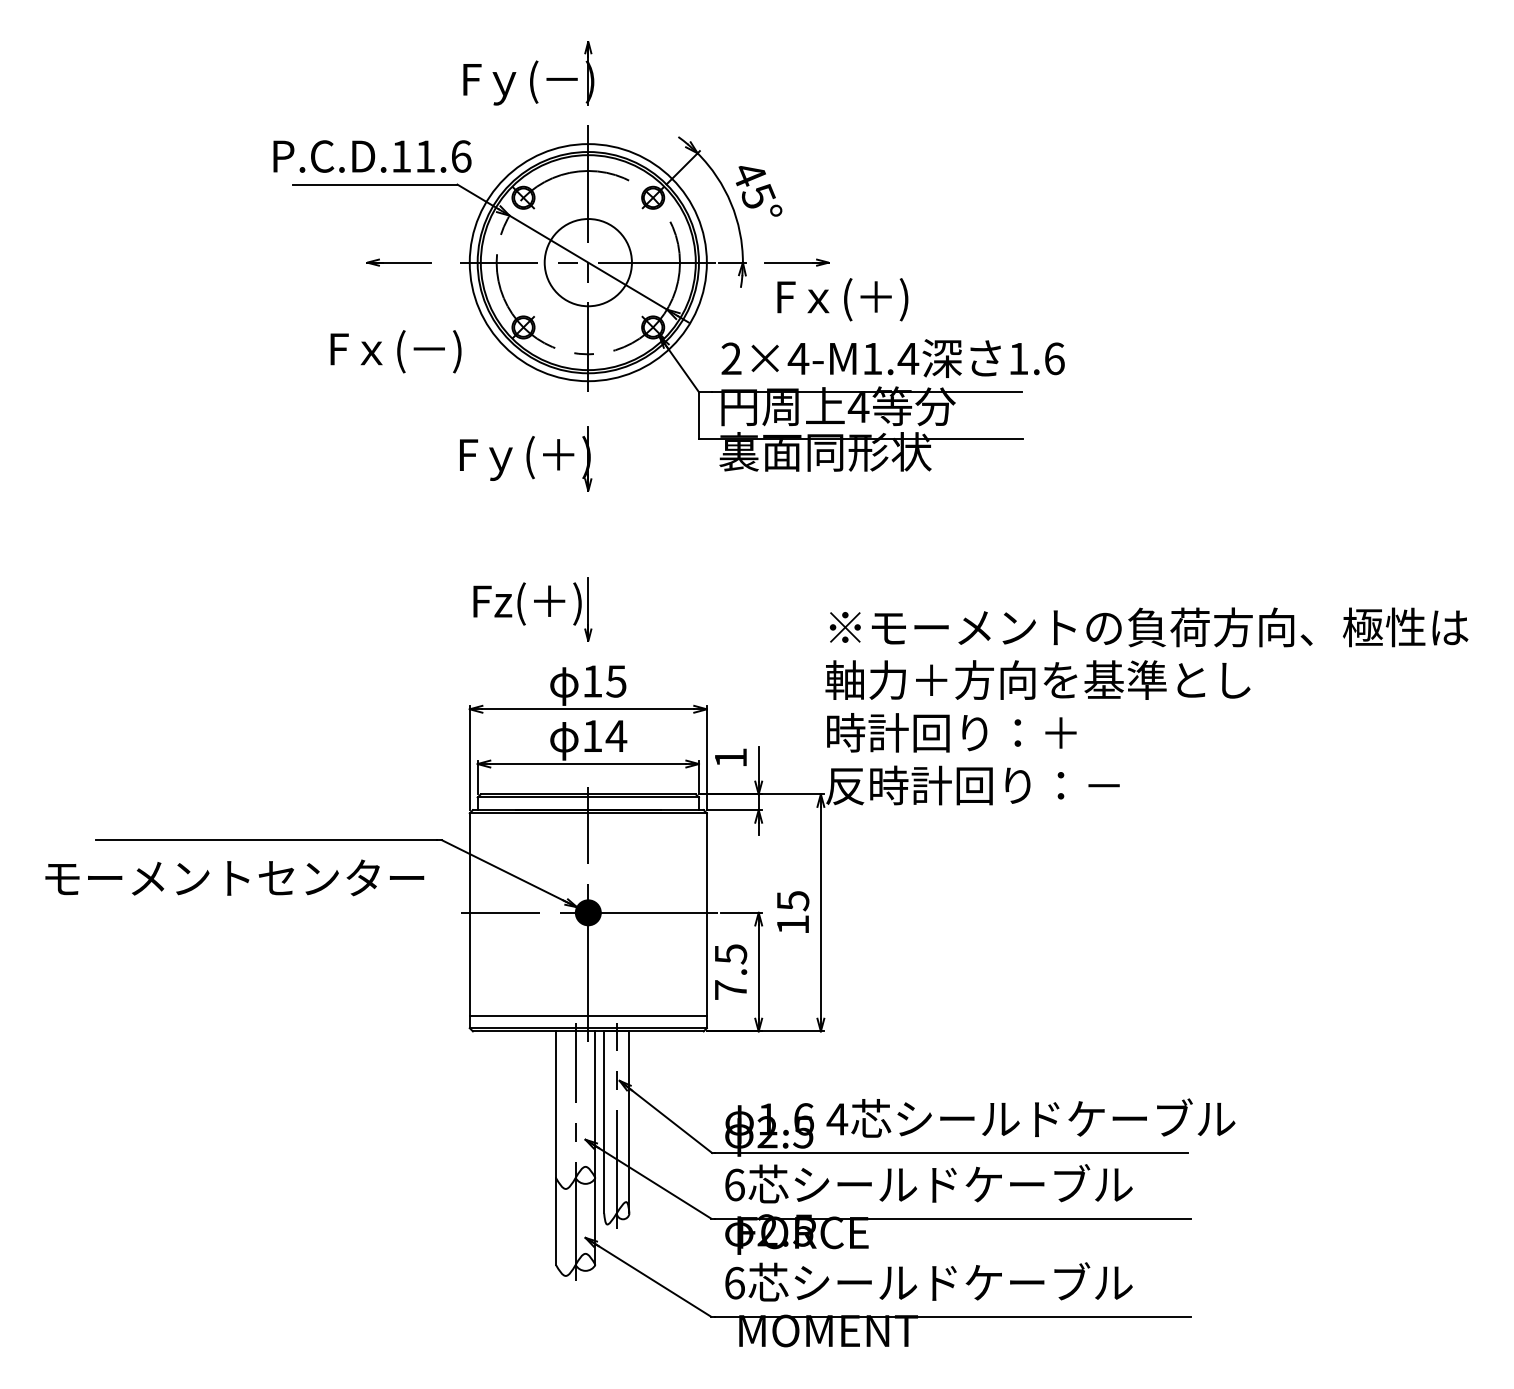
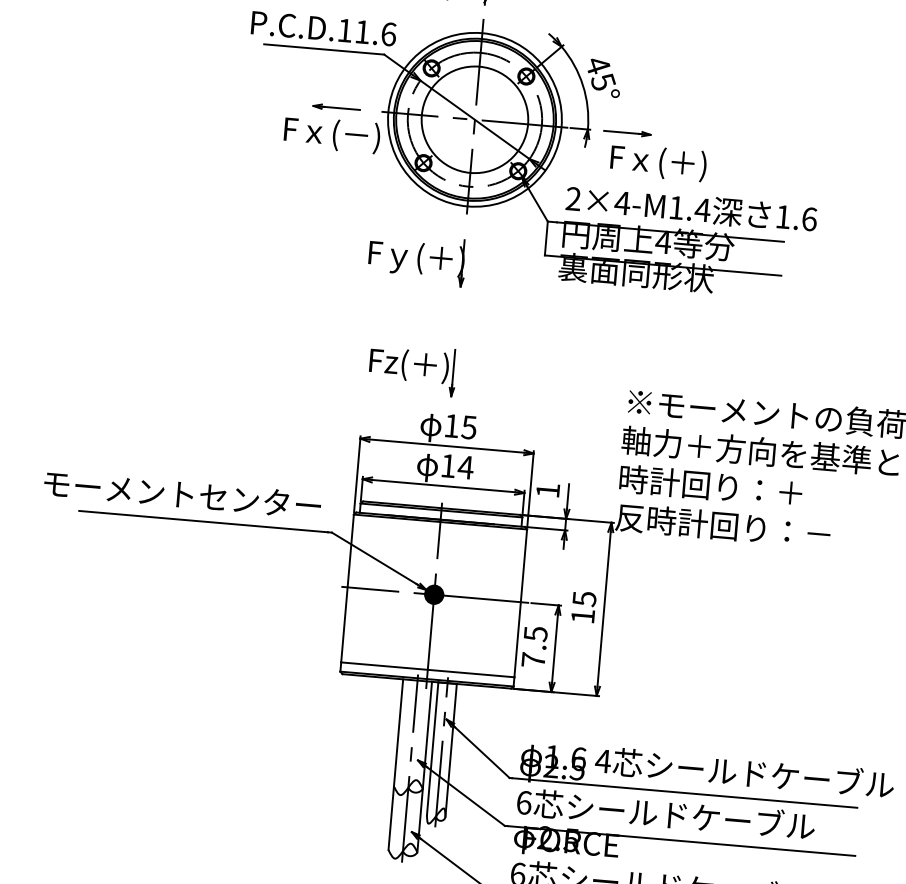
circle: (588, 262) -> (475, 119), size x1.67
text: (395, 351) -> (331, 134), moved
text: (234, 877) -> (182, 494), moved

